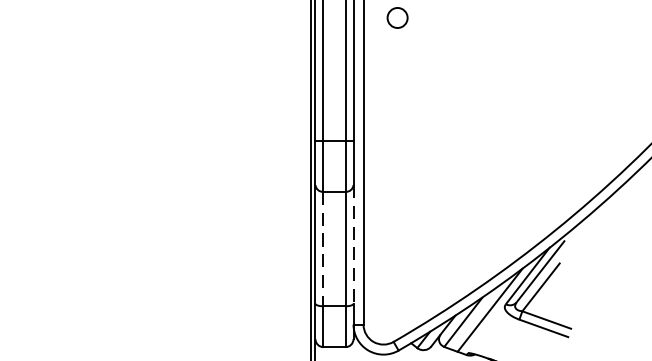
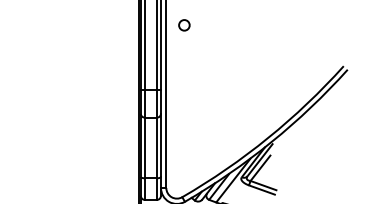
line: (354, 244) -> (161, 145), dashed -> solid
line: (324, 250) -> (145, 148), dashed -> solid

